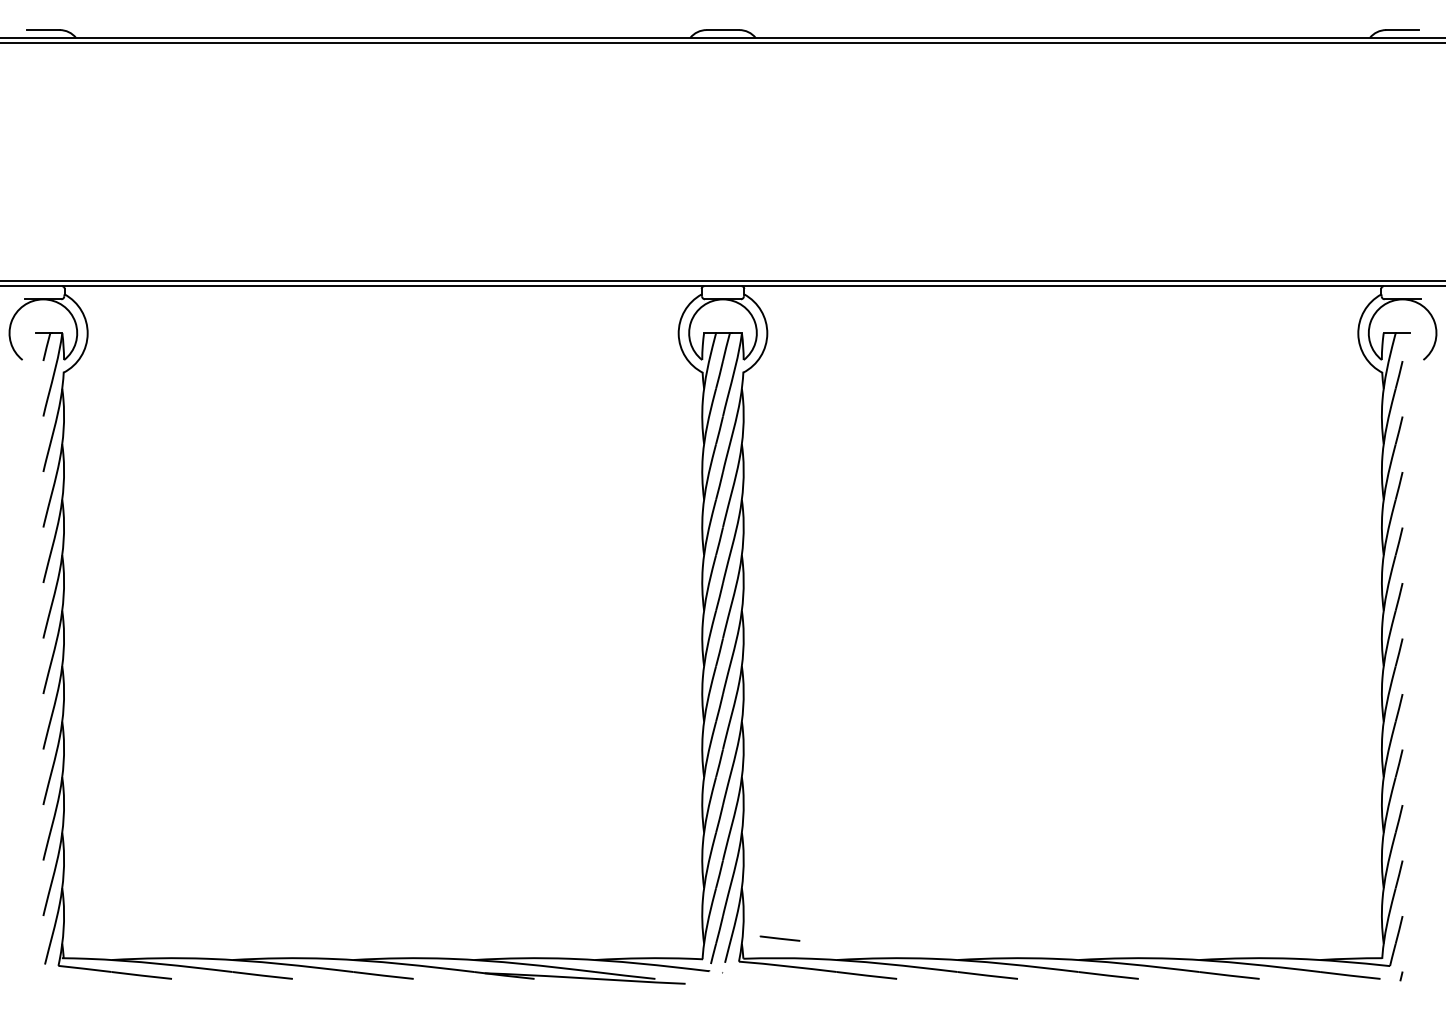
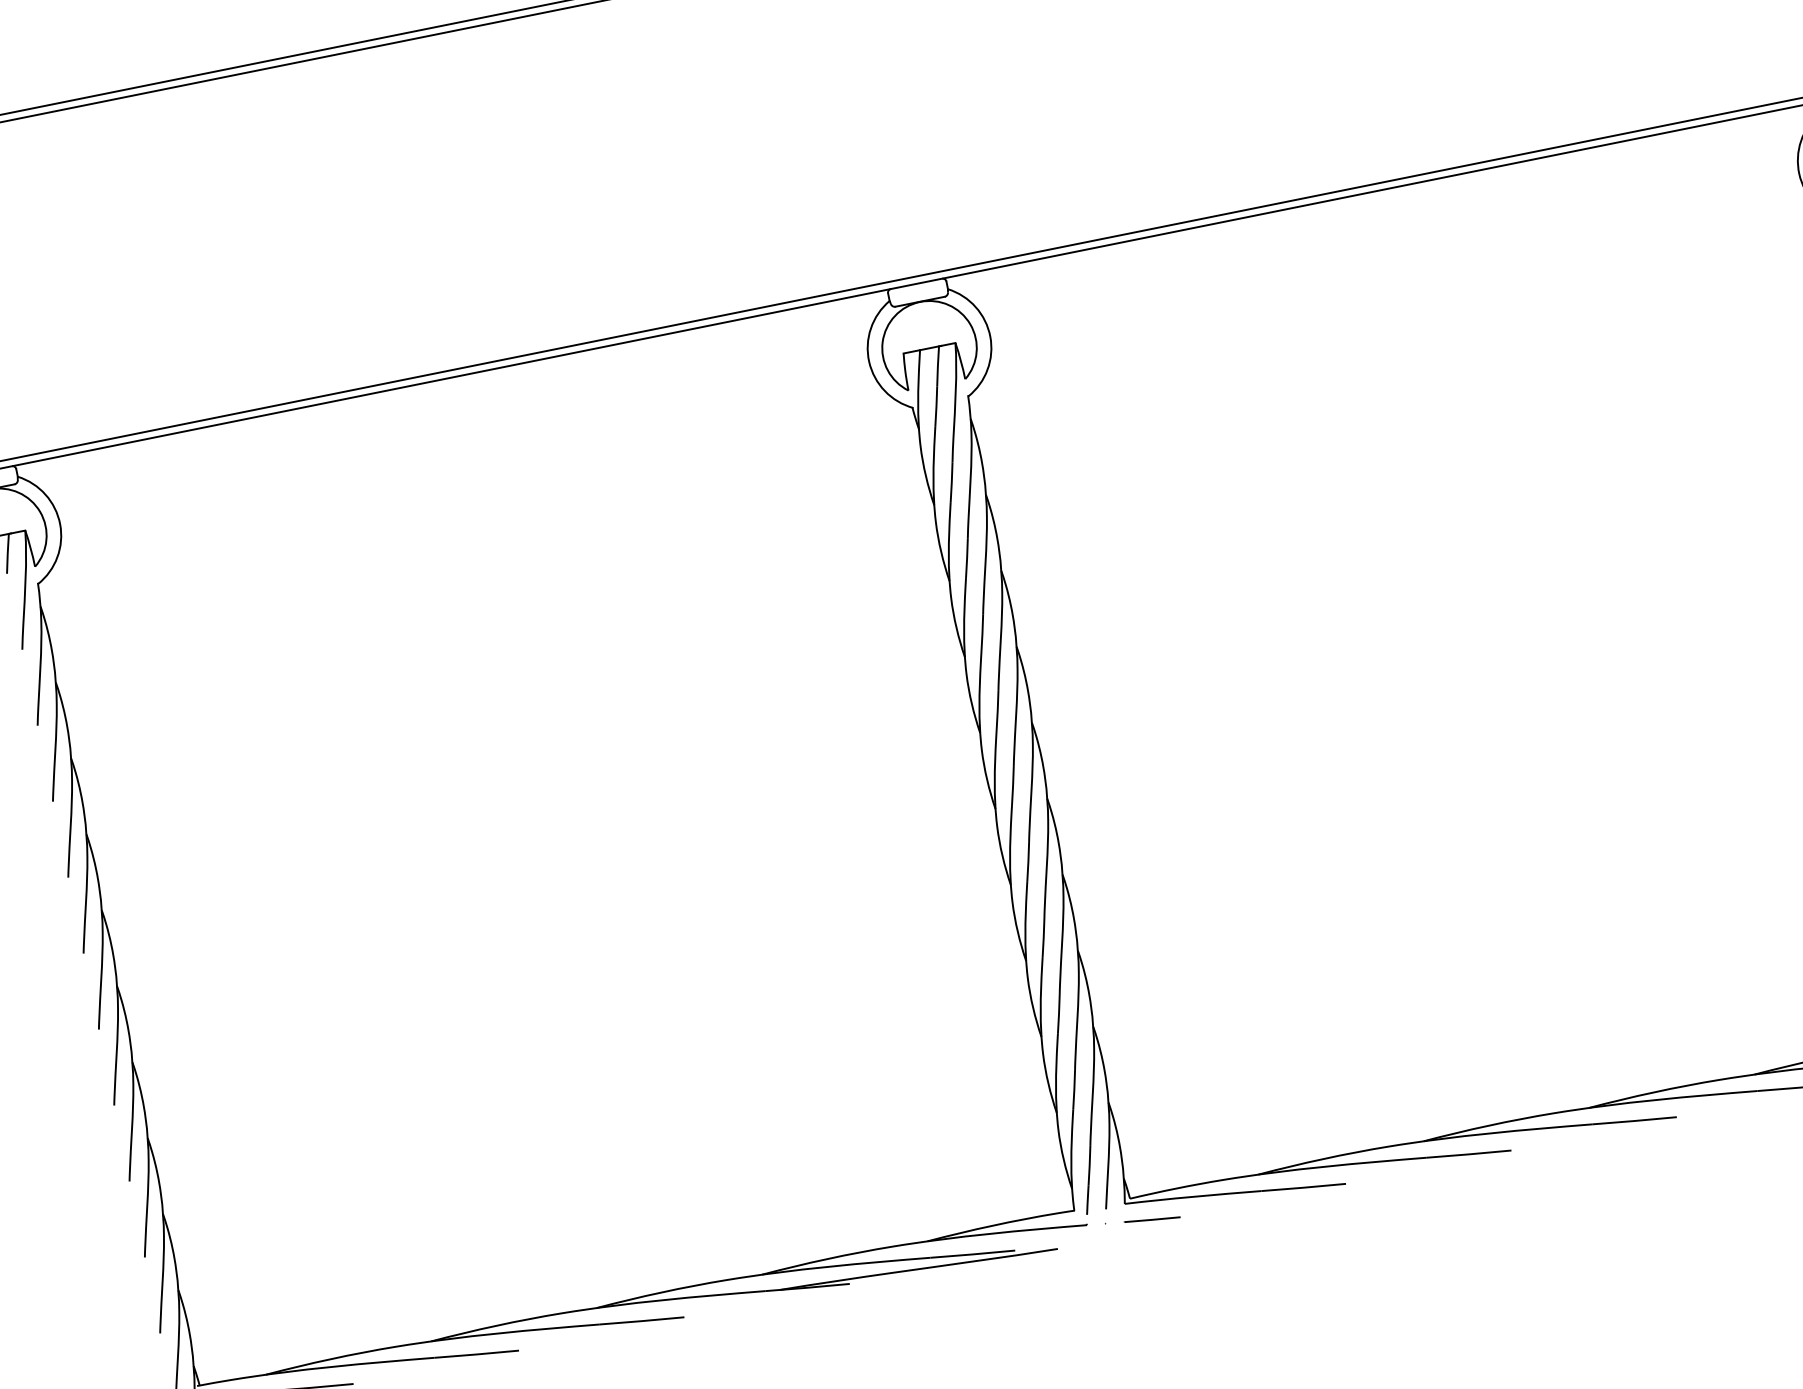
line: (779, 938) -> (1151, 1219), moved

